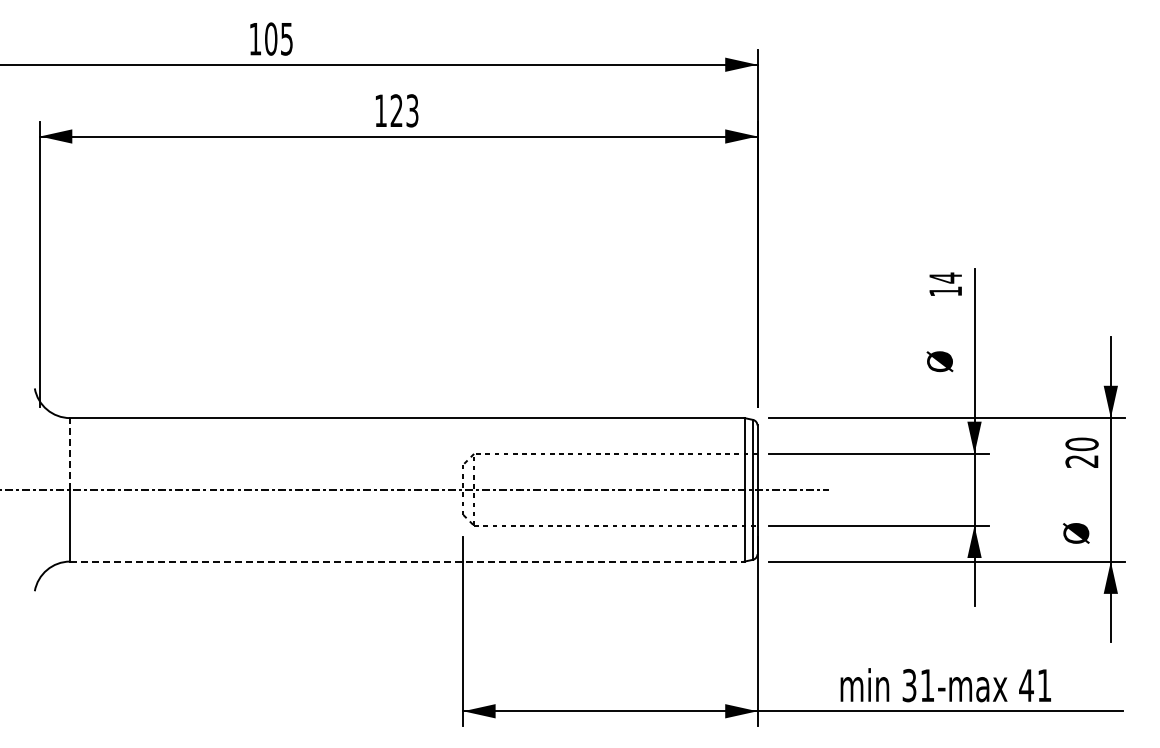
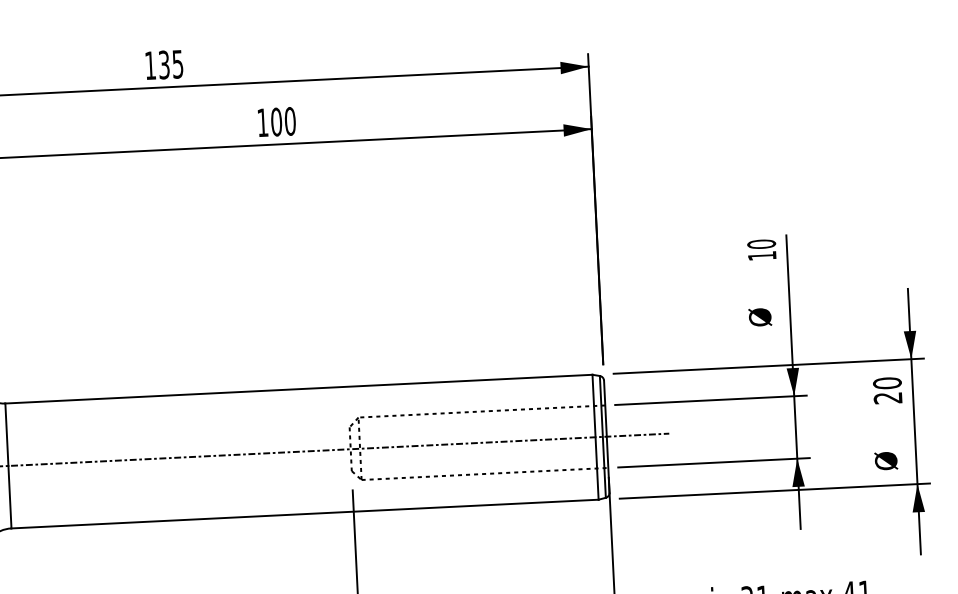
text: (271, 38) -> (164, 64), 105 -> 135
text: (404, 110) -> (283, 121), 123 -> 100
text: (945, 277) -> (761, 243), 14 -> 10
line: (70, 453) -> (7, 434), dashed -> solid
line: (407, 561) -> (305, 513), dashed -> solid

